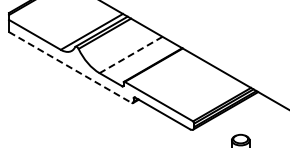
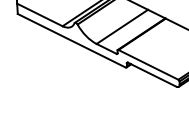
line: (130, 55) -> (121, 27), dashed -> solid
line: (70, 67) -> (71, 40), dashed -> solid

